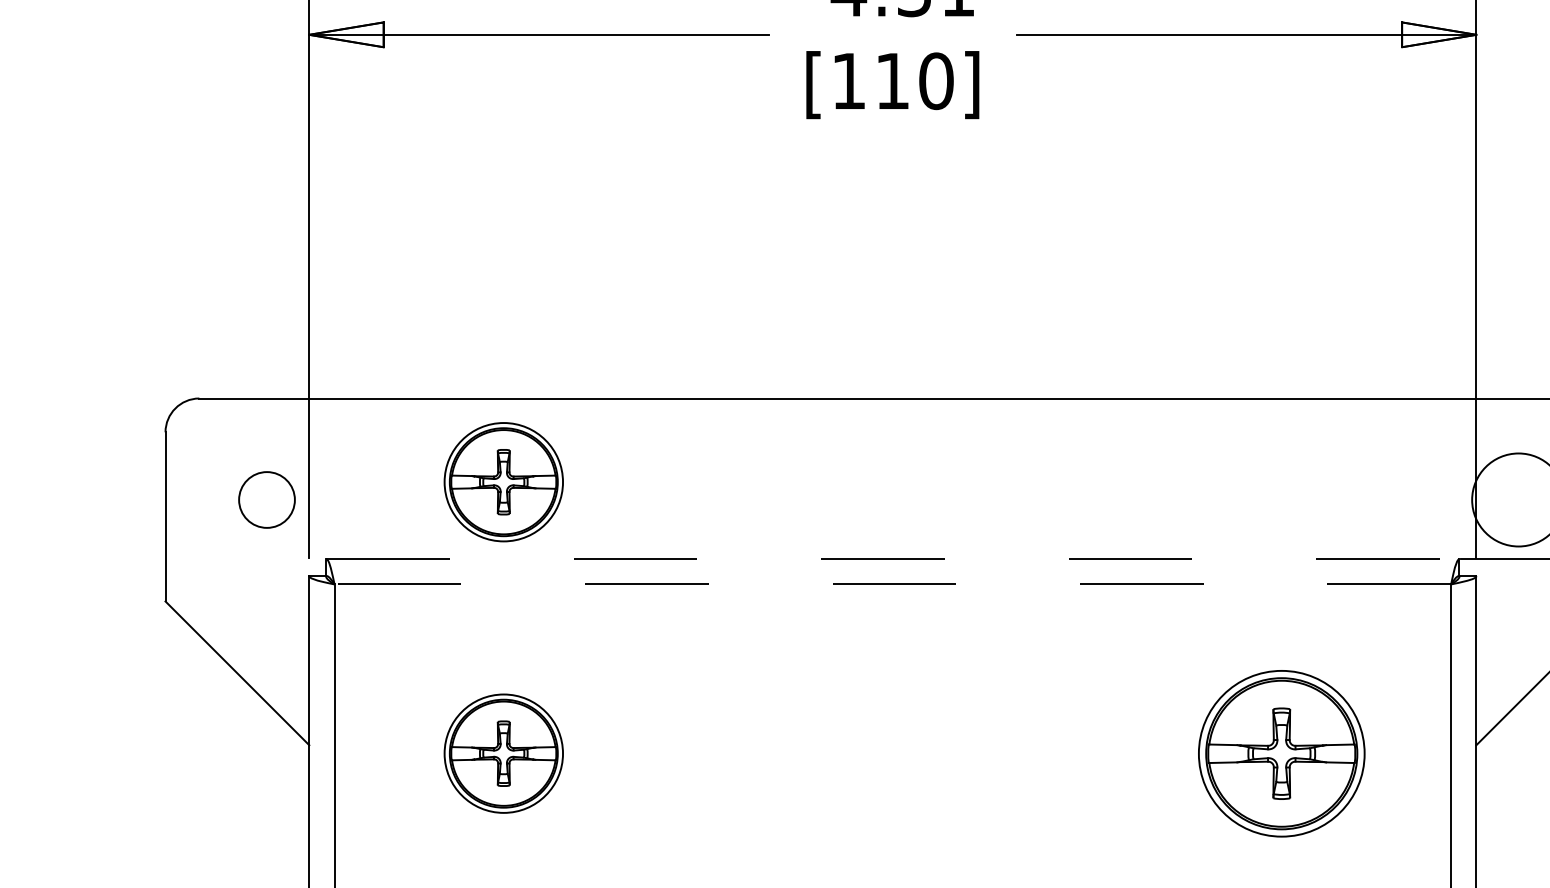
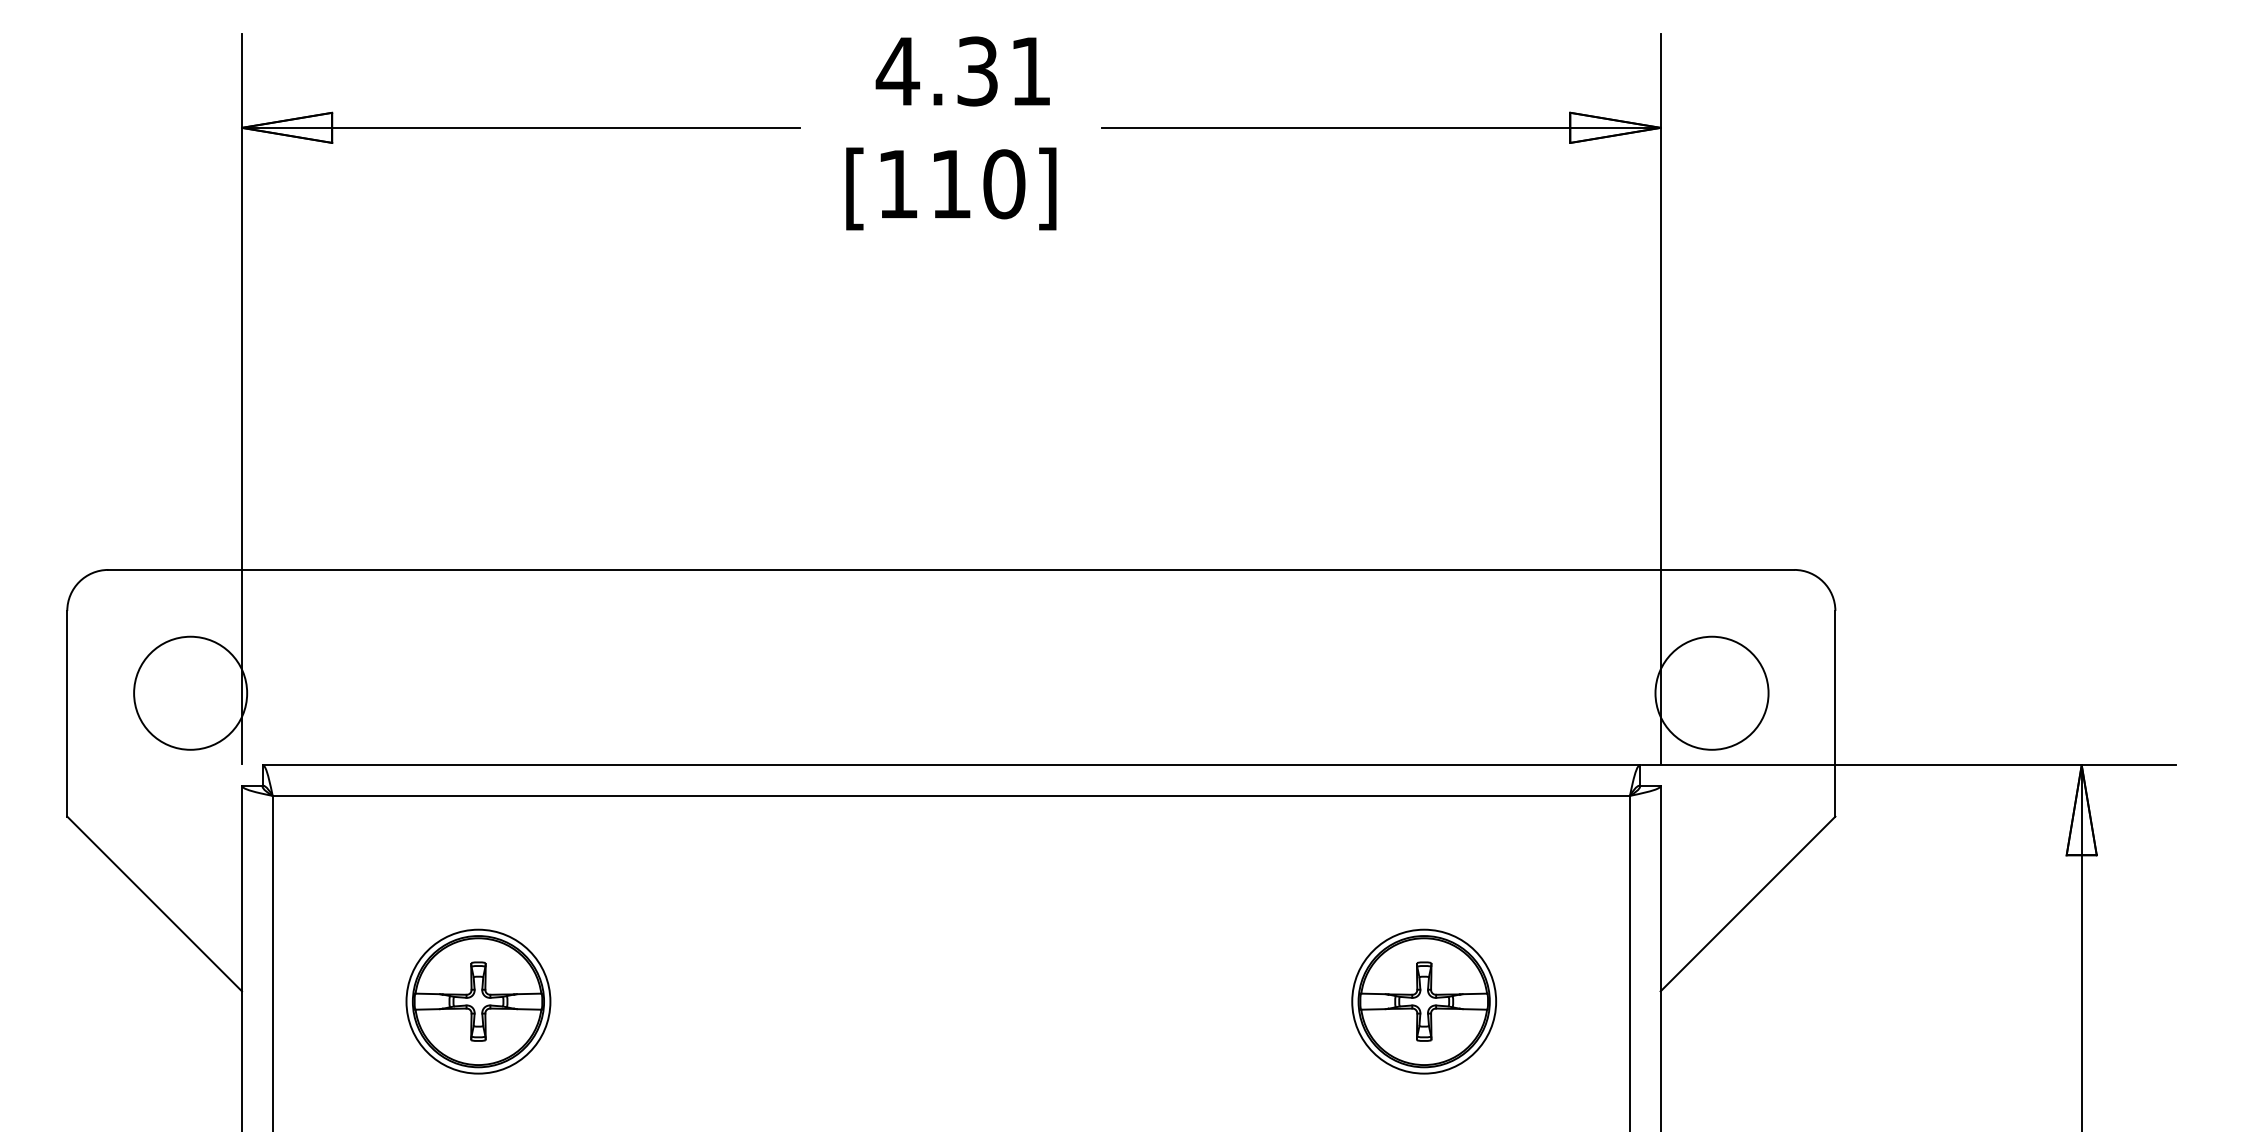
part: (503, 482) -> (478, 671), removed
circle: (266, 499) -> (190, 692), size x1.67
line: (892, 559) -> (951, 765), dashed -> solid
line: (892, 584) -> (951, 795), dashed -> solid
part: (1282, 753) -> (1424, 1001), size x0.71

